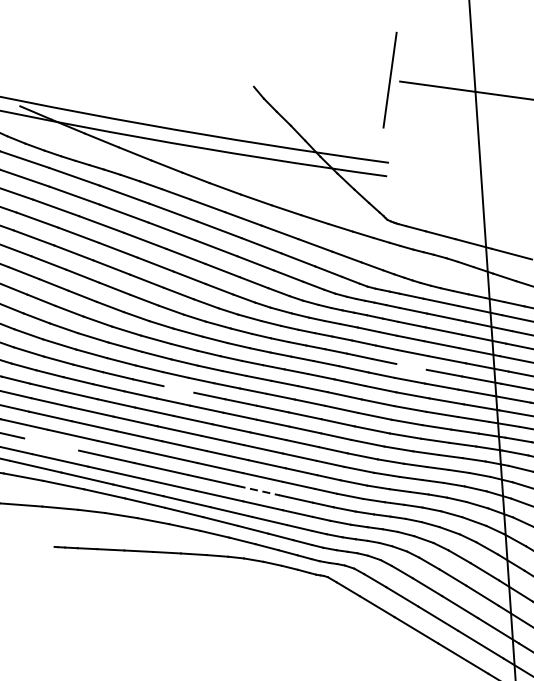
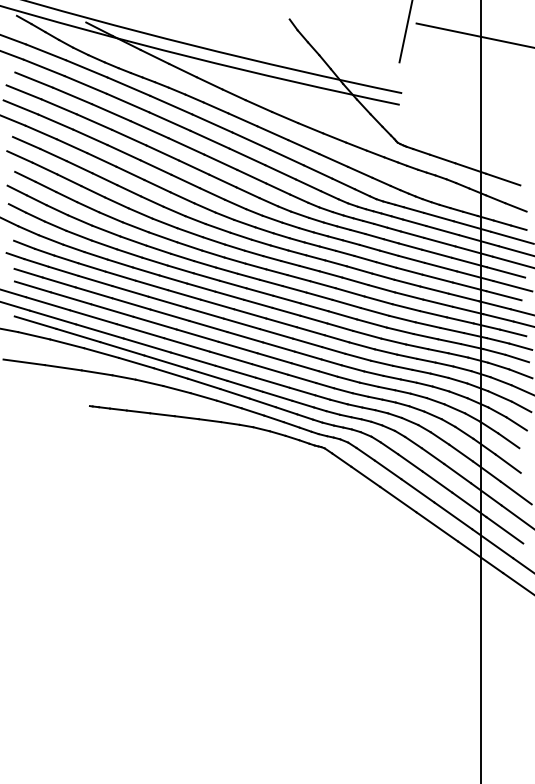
line: (411, 366) -> (409, 270), added
line: (178, 388) -> (206, 276), added
line: (51, 444) -> (93, 317), added
line: (259, 490) -> (270, 369), dashed -> solid

